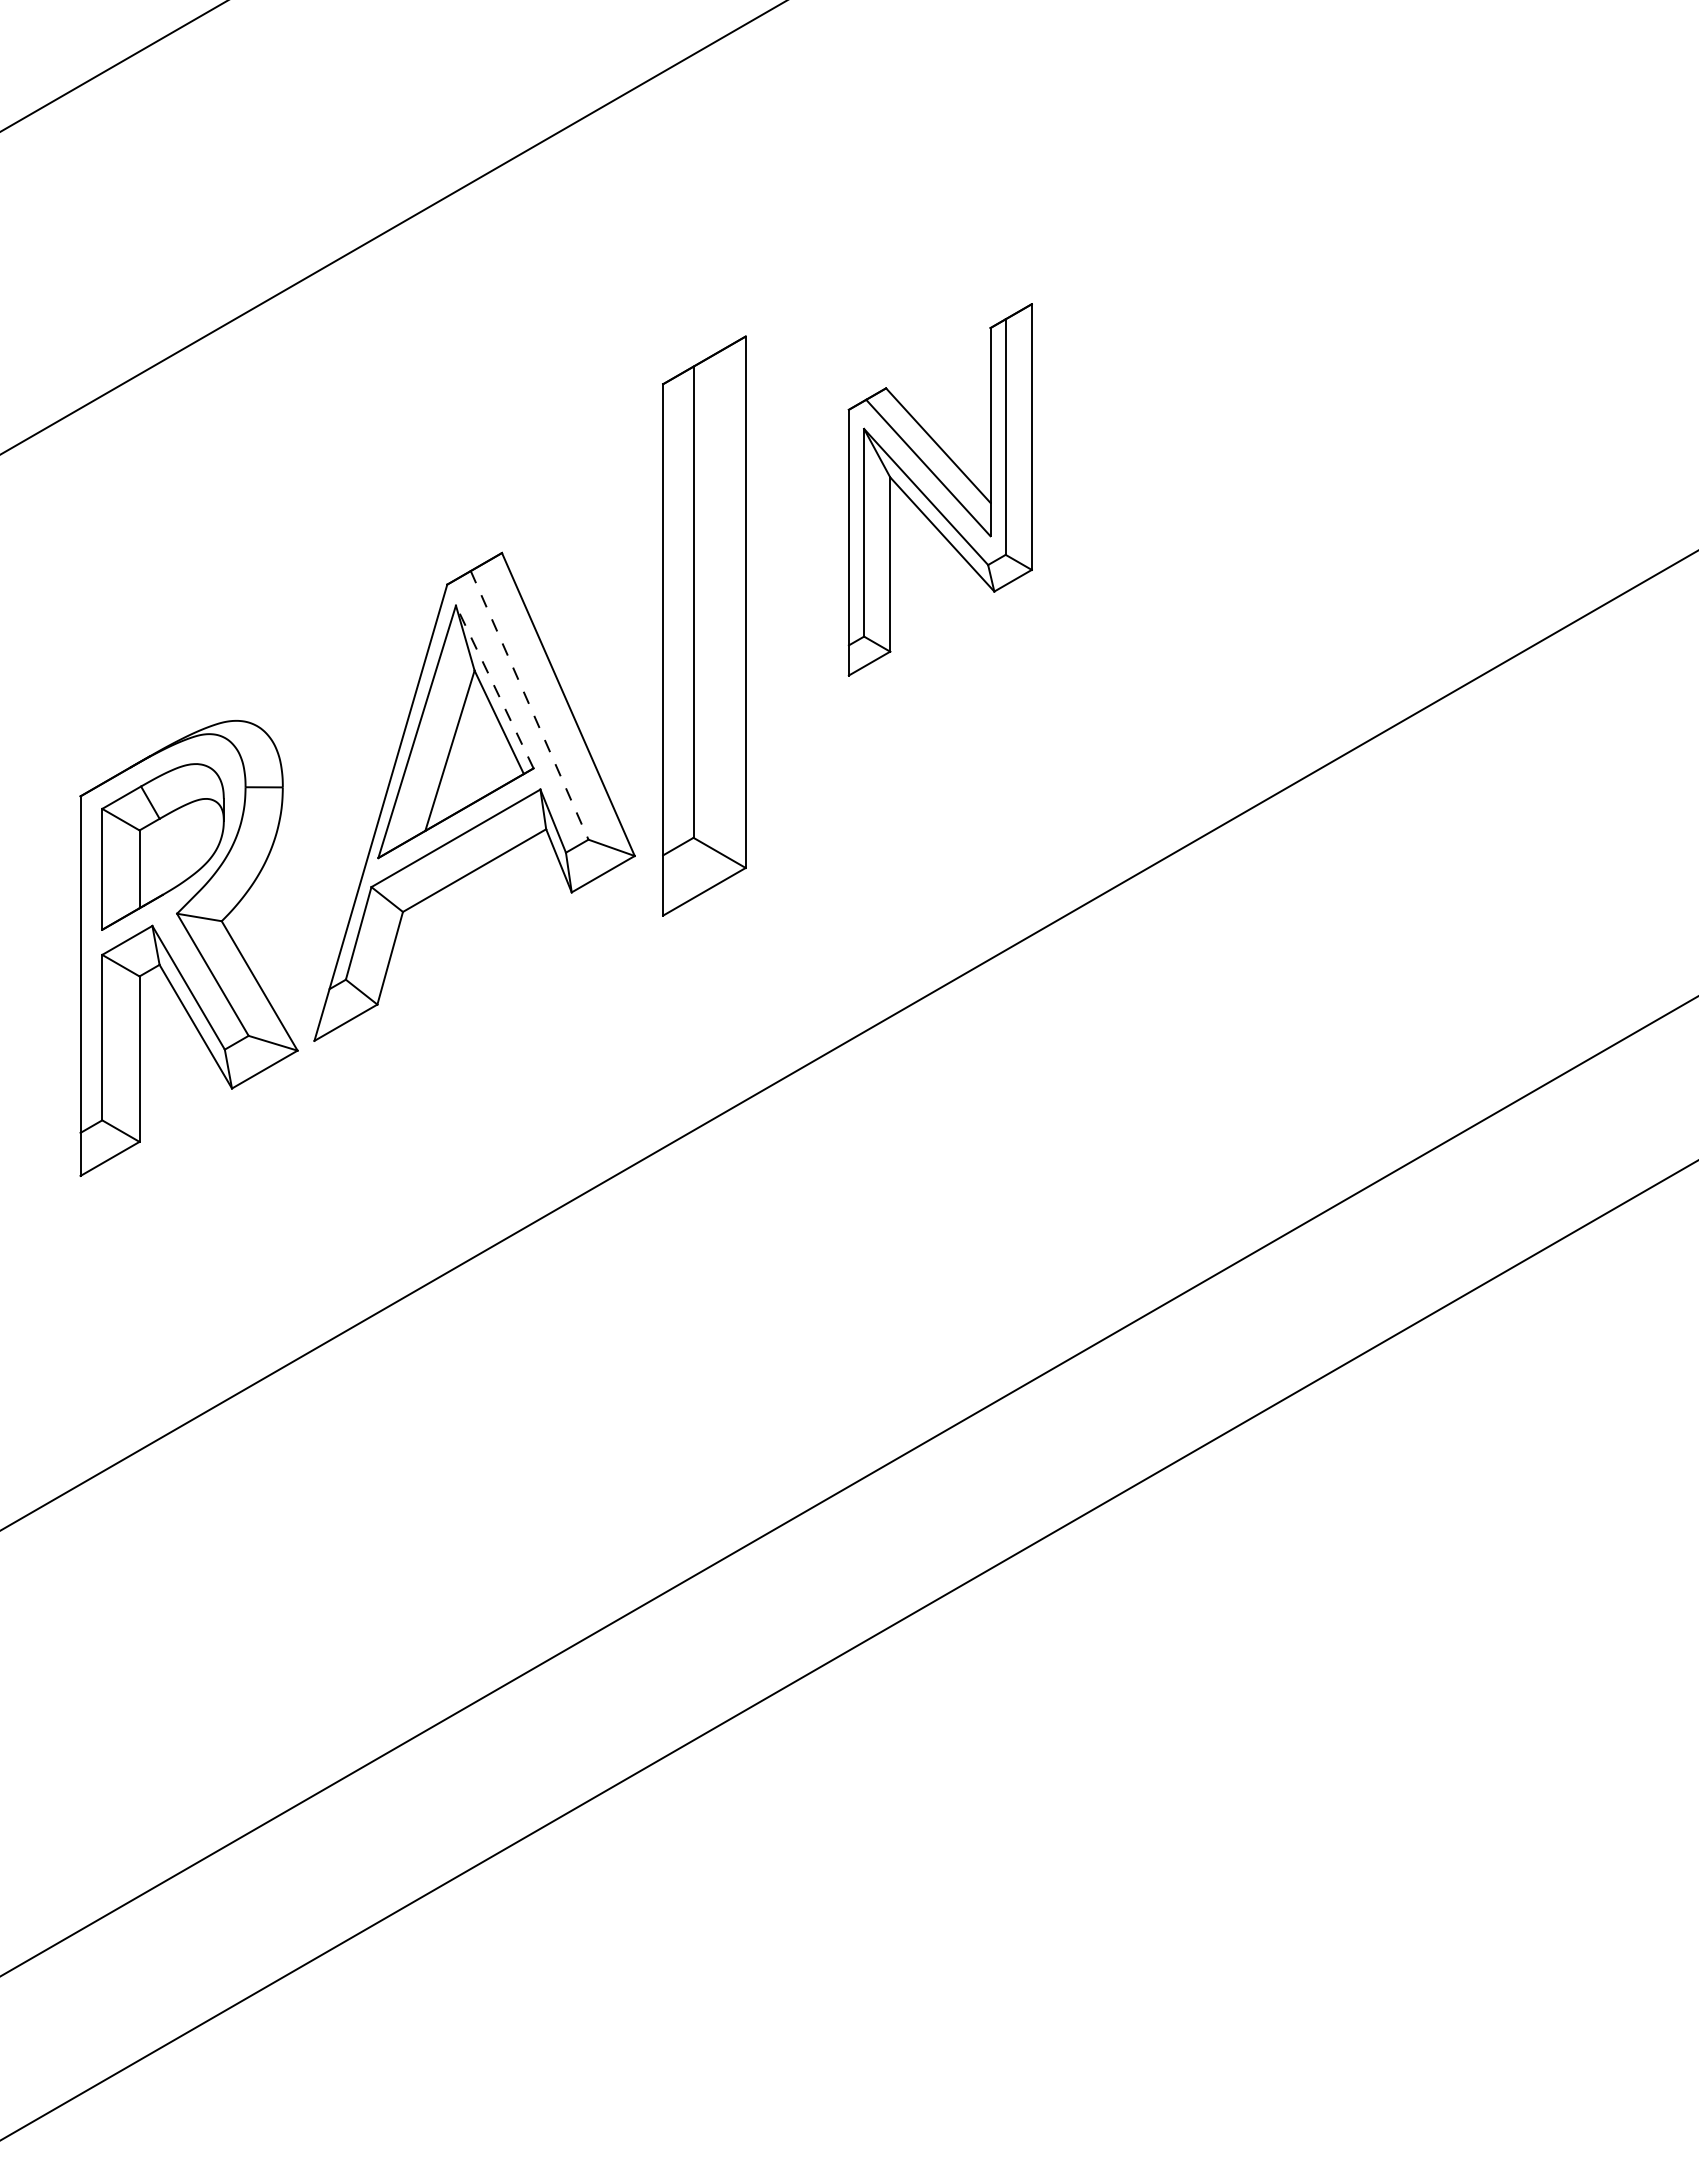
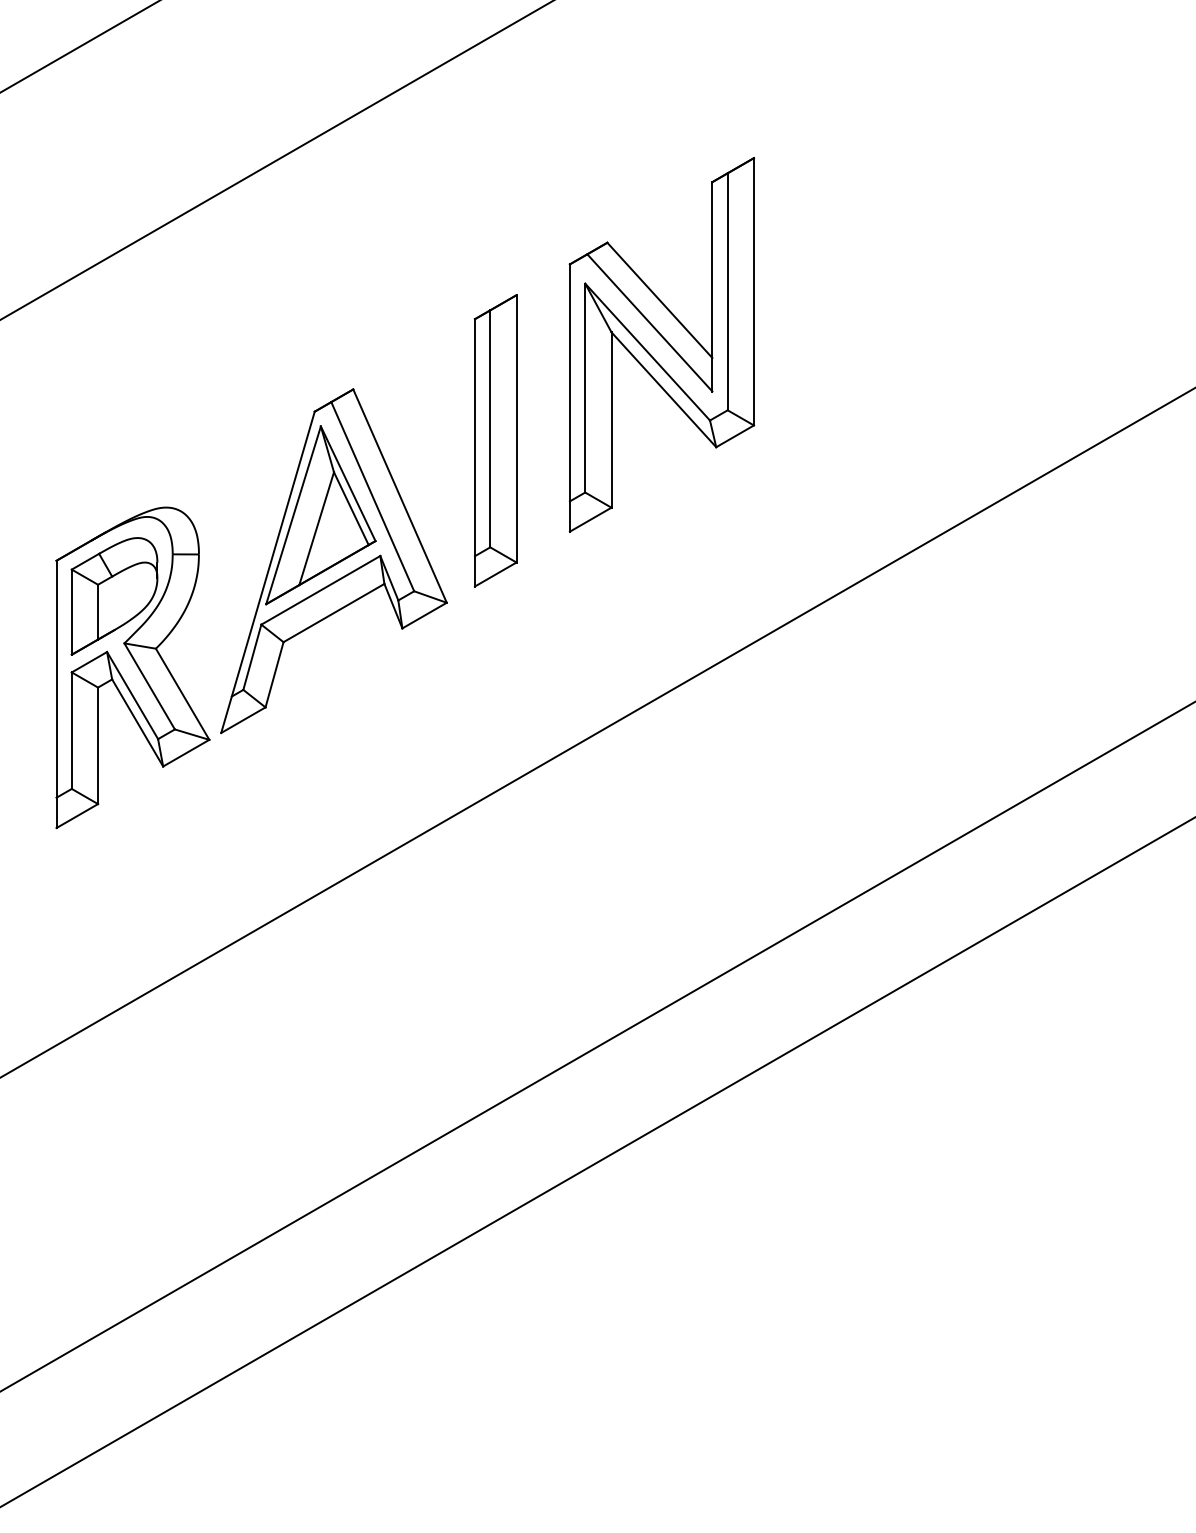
part: (940, 489) -> (662, 344), size x1.43
part: (703, 625) -> (495, 440), size x0.71
line: (494, 686) -> (348, 483), dashed -> solid
line: (529, 705) -> (372, 496), dashed -> solid

